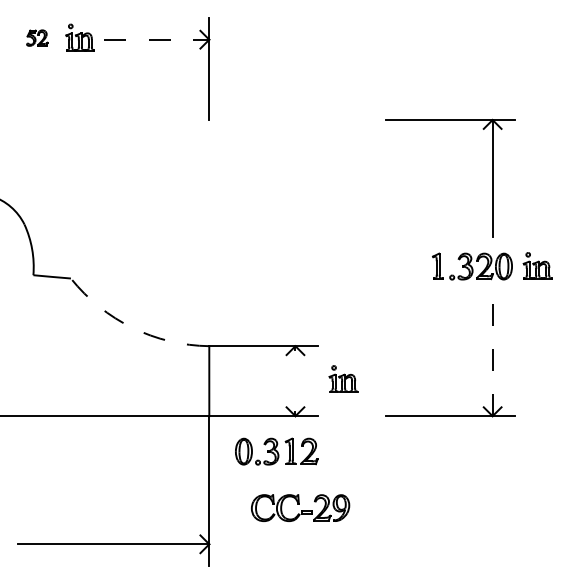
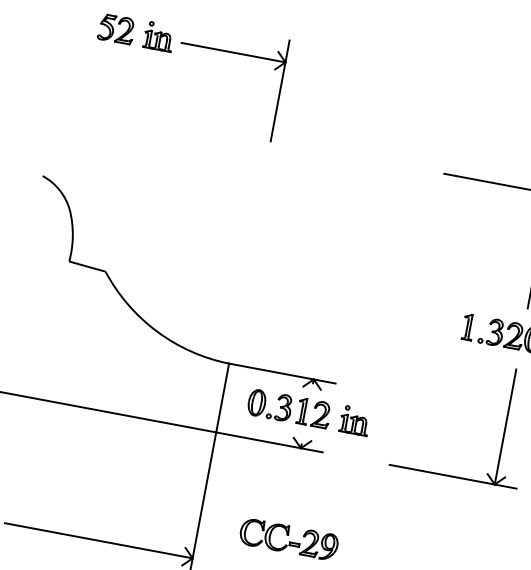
part: (37, 37) -> (117, 28), size x1.67
line: (156, 39) -> (233, 52), dashed -> solid
arc: (132, 327) -> (157, 331), dashed -> solid
line: (492, 357) -> (505, 426), dashed -> solid
part: (276, 451) -> (289, 408), moved

